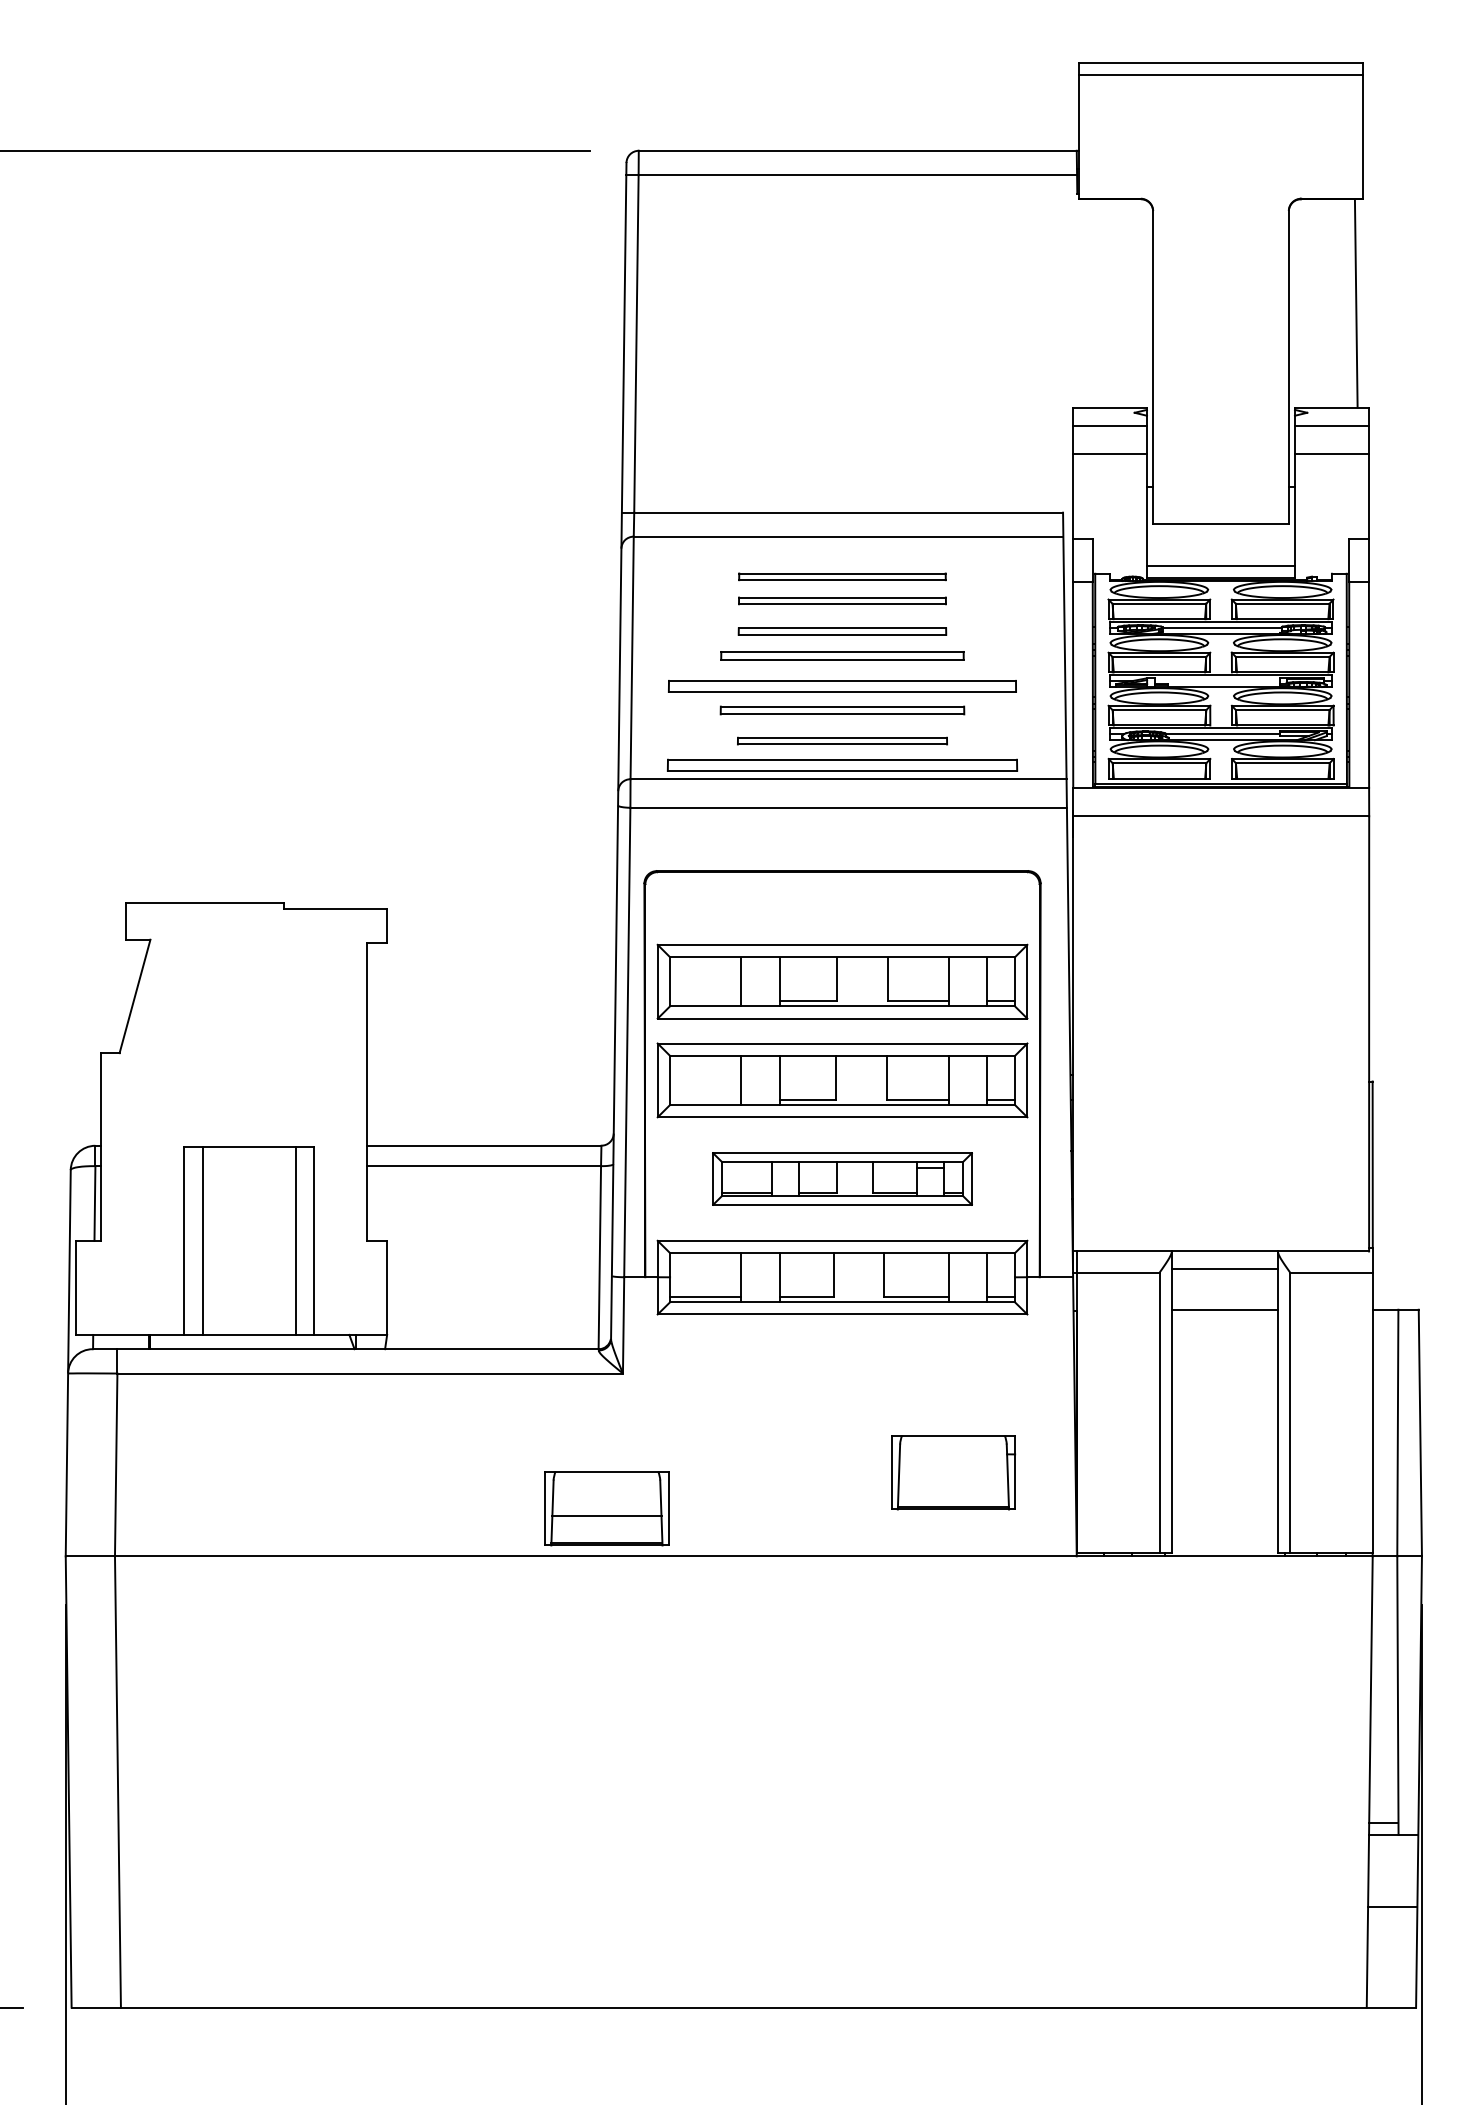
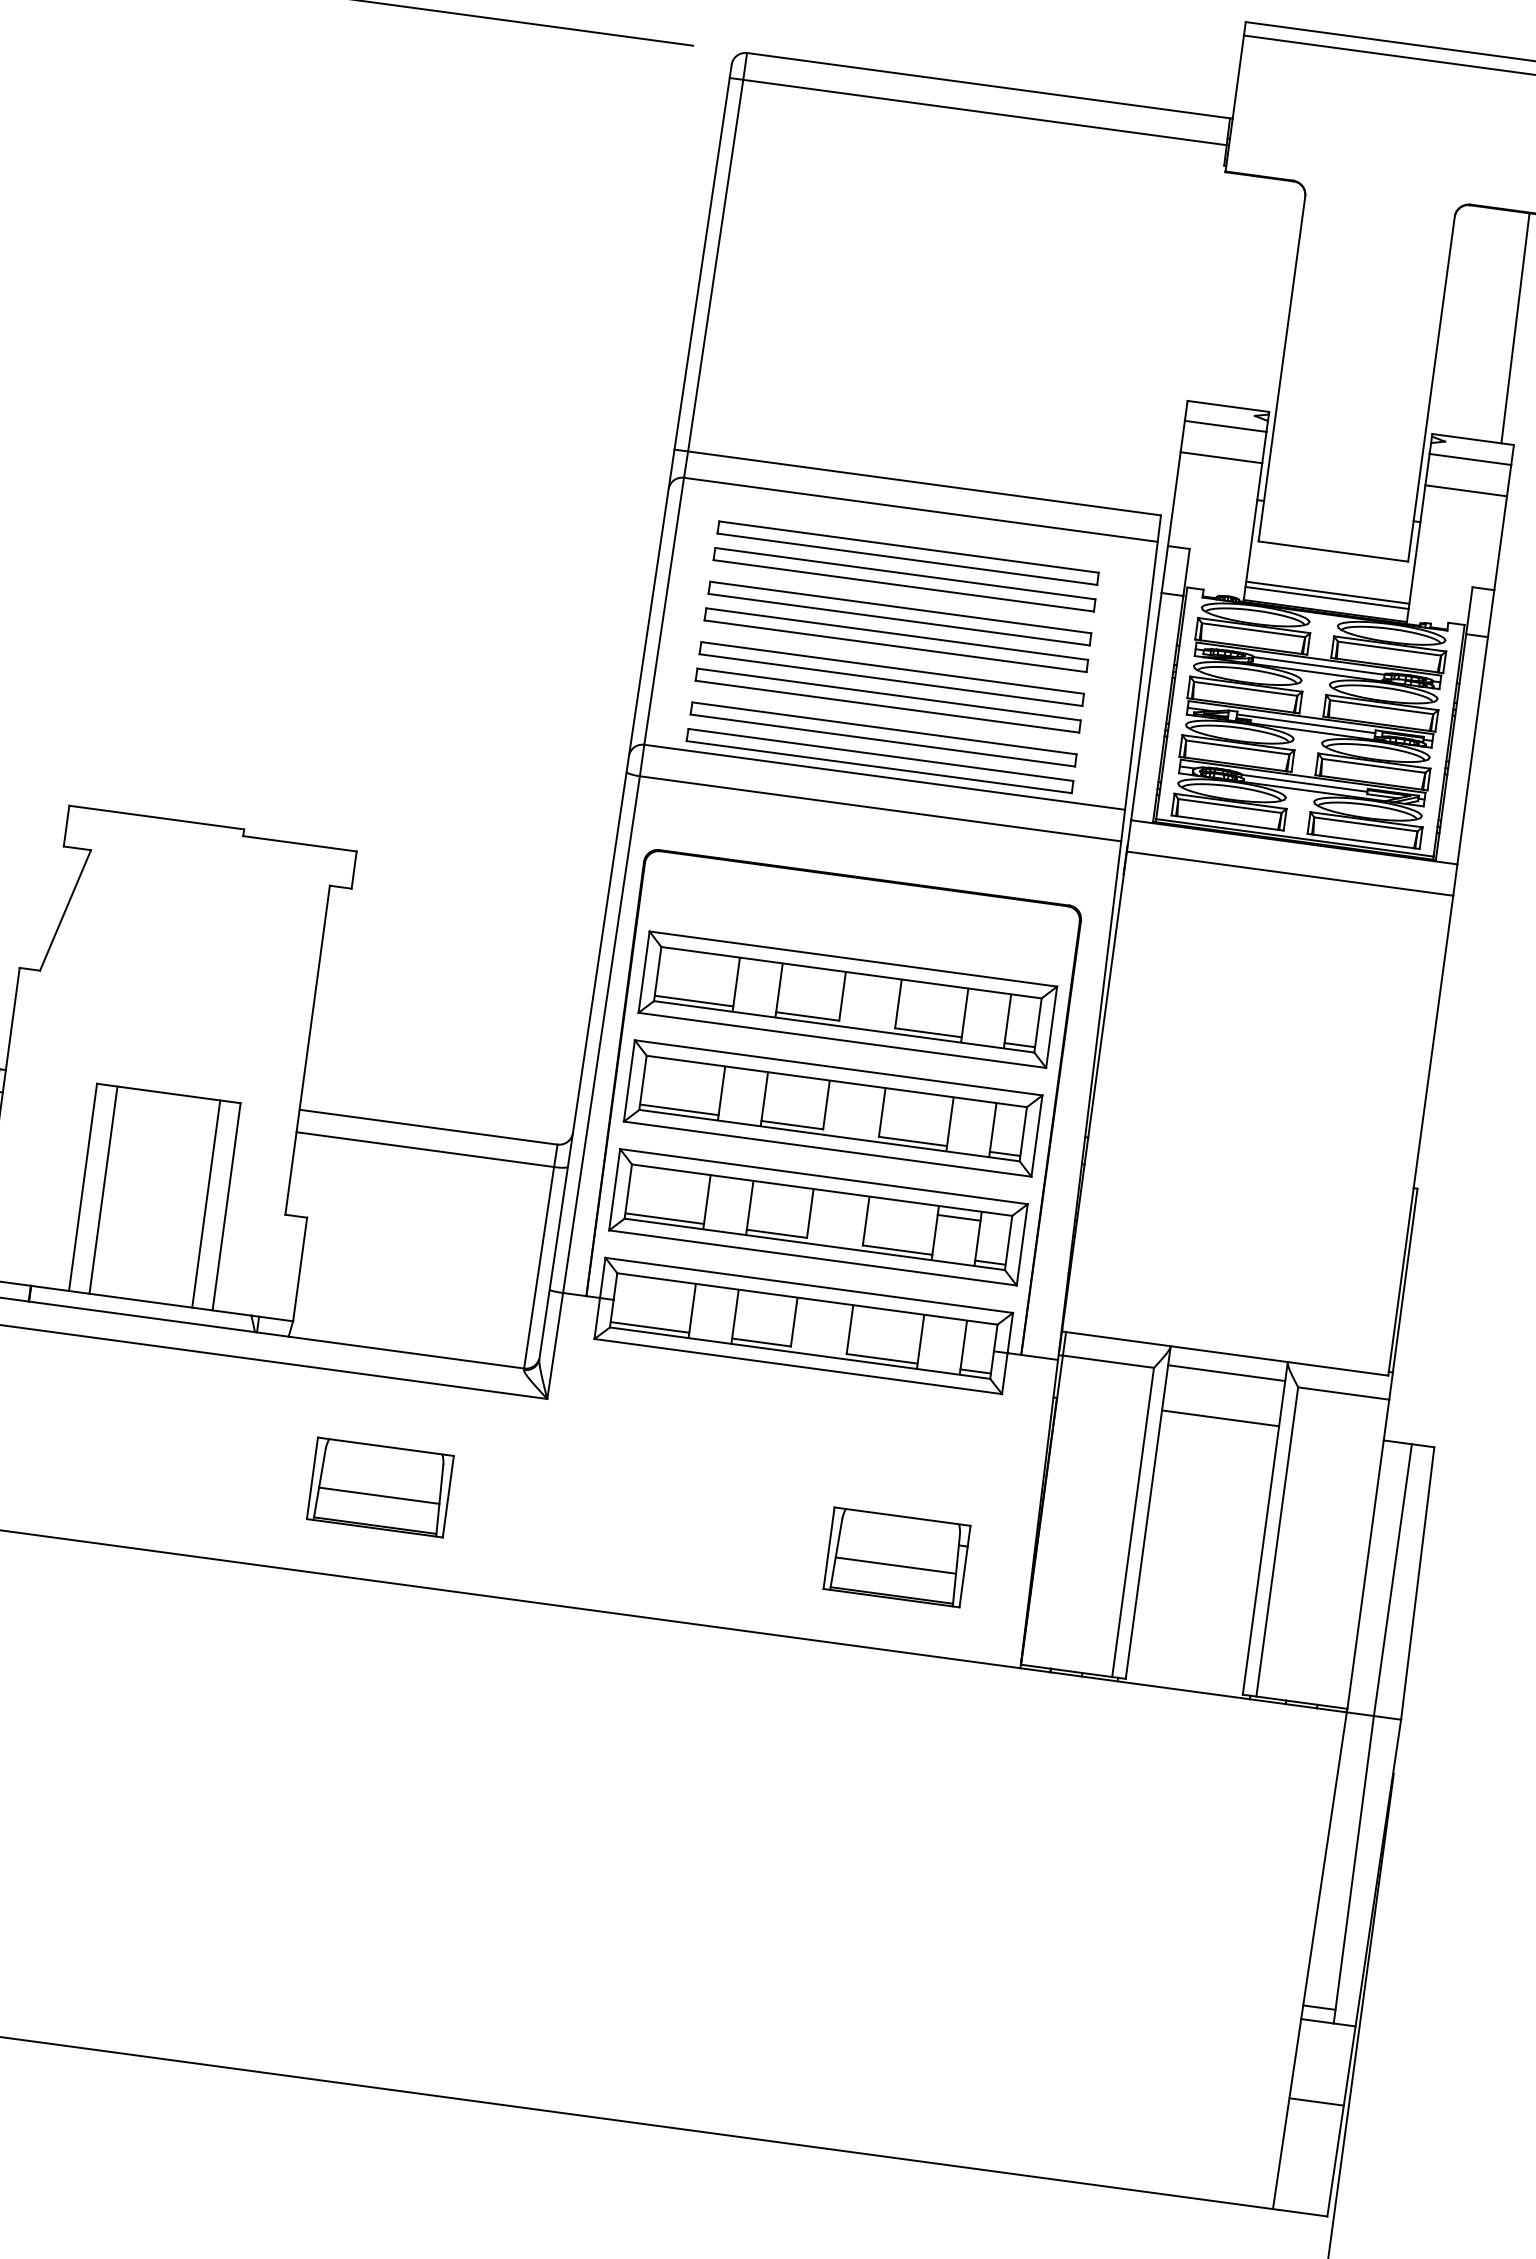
line: (1220, 561) -> (1327, 592), added
part: (842, 576) -> (908, 552), size x1.67
part: (842, 600) -> (904, 579), size x1.67
part: (842, 631) -> (900, 613), size x1.67
part: (842, 655) -> (896, 639), size x1.43
line: (1217, 680) -> (1306, 723), added
part: (842, 710) -> (888, 700), size x1.43
part: (842, 740) -> (883, 733), size x1.67
line: (705, 1001) -> (693, 1001), added
line: (705, 1100) -> (679, 1110), added
part: (842, 1178) -> (818, 1216), size x1.43
line: (953, 1479) -> (896, 1565), added
part: (606, 1508) -> (379, 1487), moved

